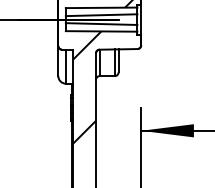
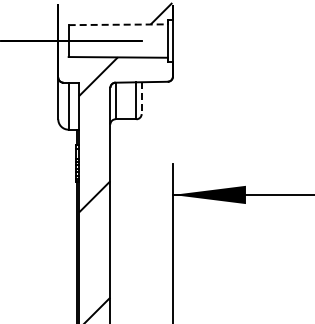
line: (101, 7) -> (118, 24), solid -> dashed
line: (101, 14) -> (117, 34), removed
line: (101, 23) -> (117, 46), removed
line: (118, 61) -> (141, 98), solid -> dashed

